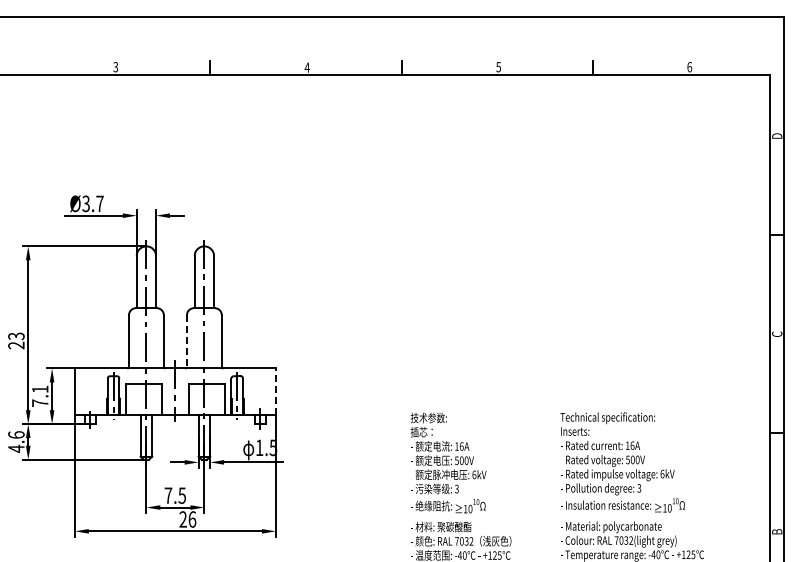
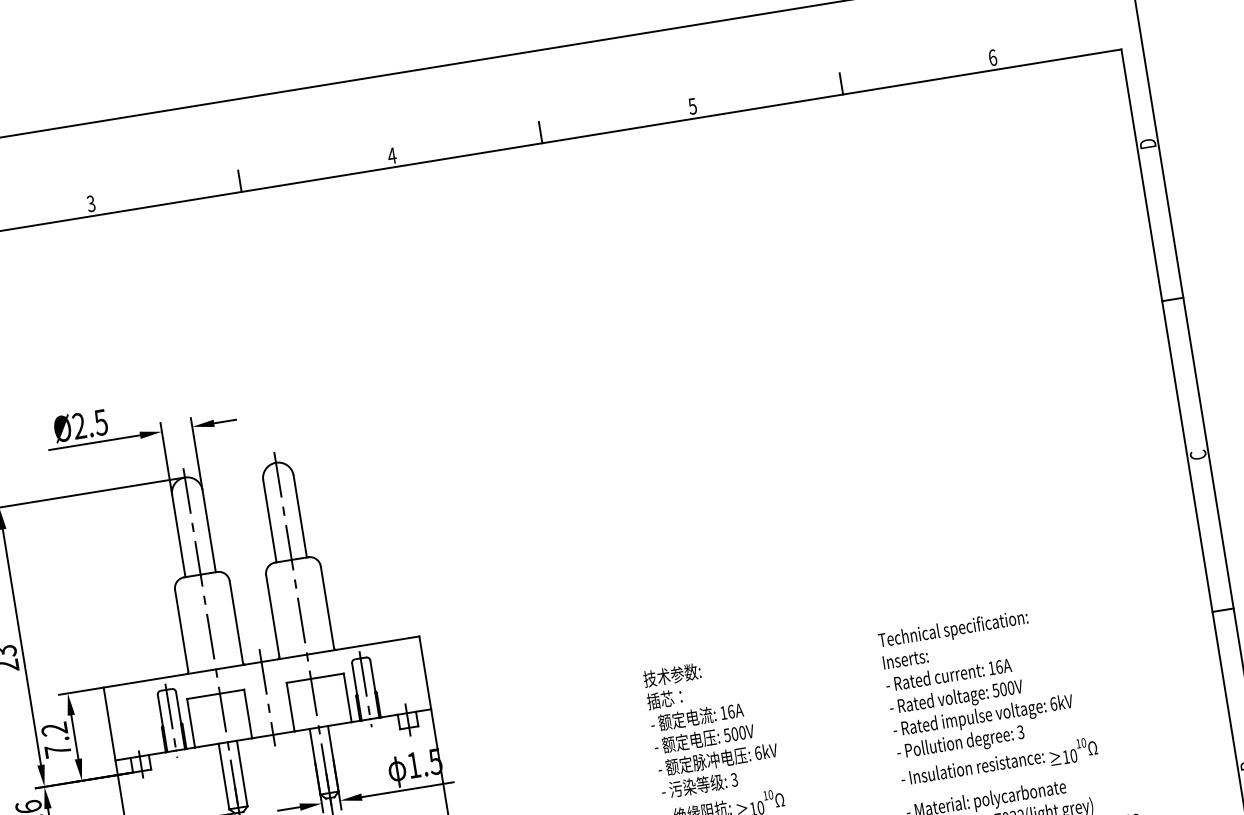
text: (92, 203) -> (89, 423), Ø3.7 -> Ø2.5
line: (187, 341) -> (273, 616), dashed -> solid
text: (40, 389) -> (54, 729), 7.1 -> 7.2
line: (275, 391) -> (424, 672), dashed -> solid

